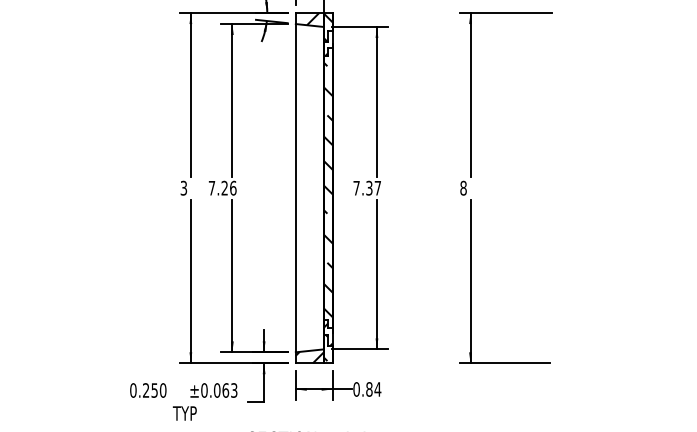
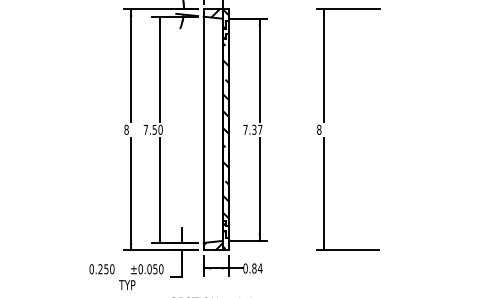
text: (183, 187) -> (126, 129), 3 -> 8
text: (228, 187) -> (157, 129), 7.26 -> 7.50
text: (230, 390) -> (158, 269), ±0.063 -> ±0.050

